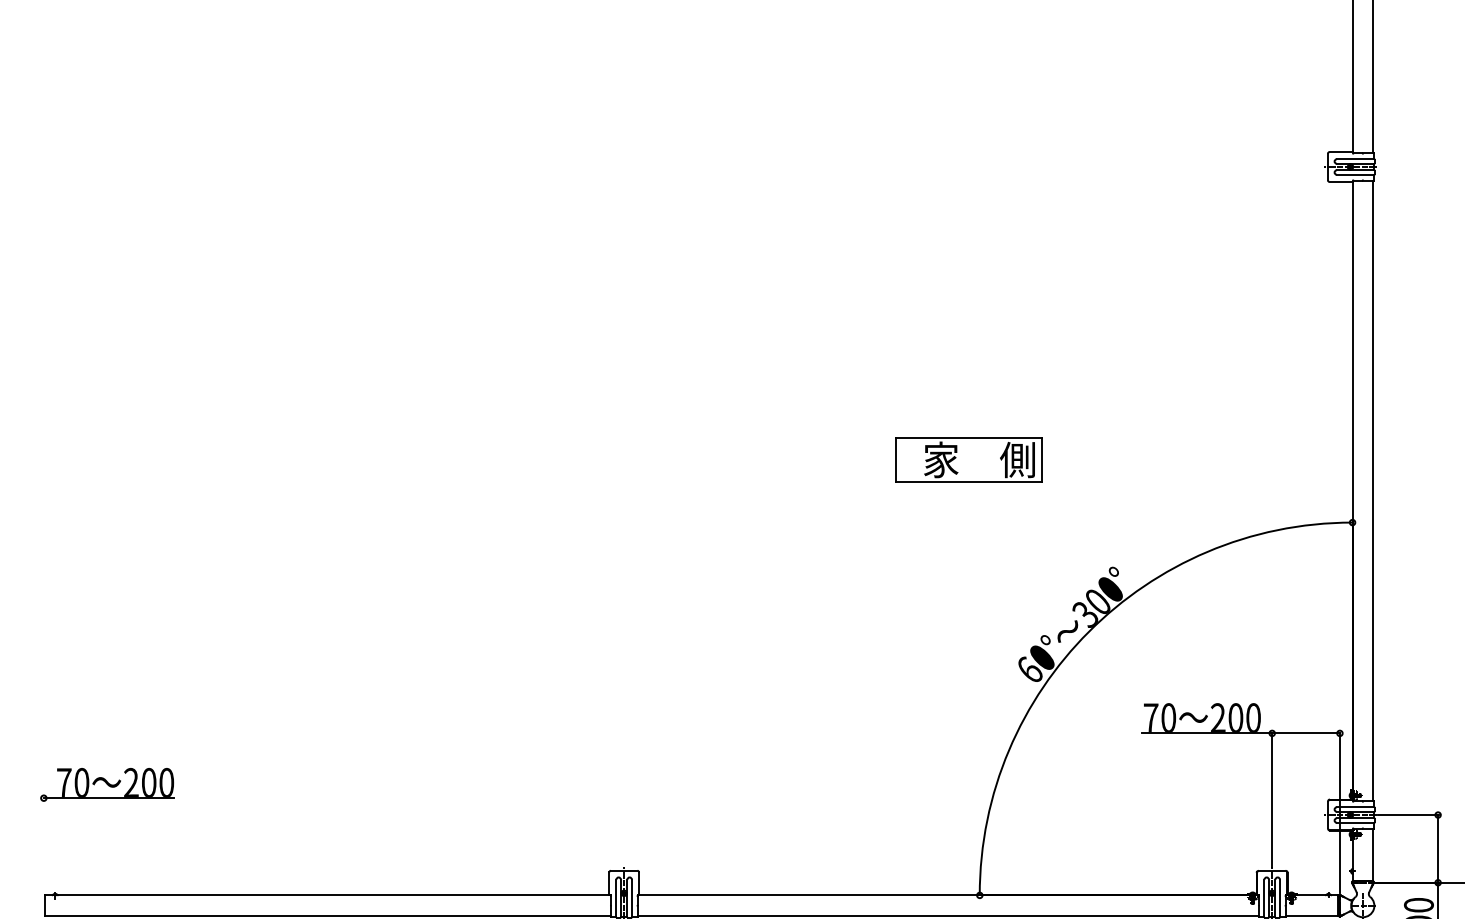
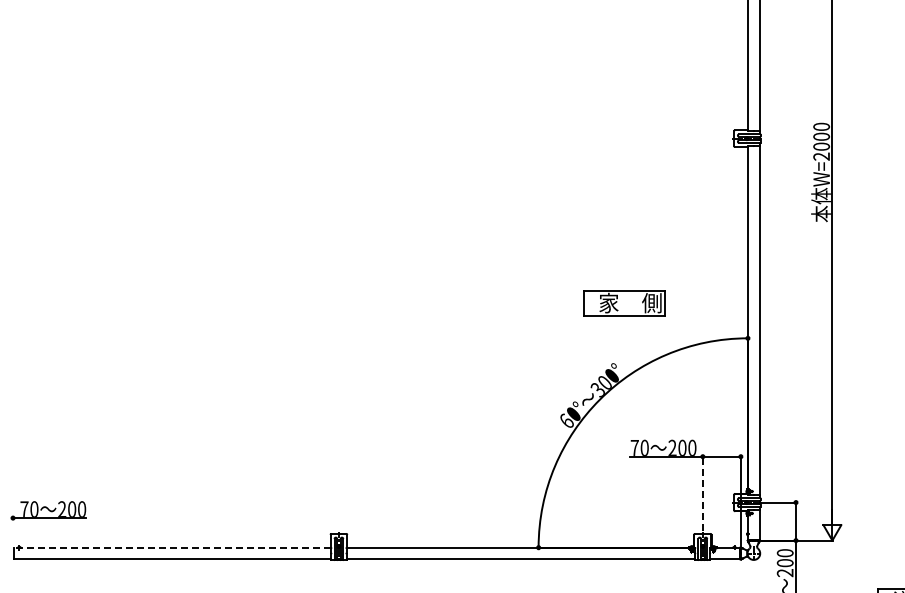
part: (968, 460) -> (624, 303), moved
part: (107, 784) -> (48, 510), moved
line: (1271, 798) -> (702, 493), solid -> dashed
line: (326, 895) -> (171, 547), solid -> dashed

